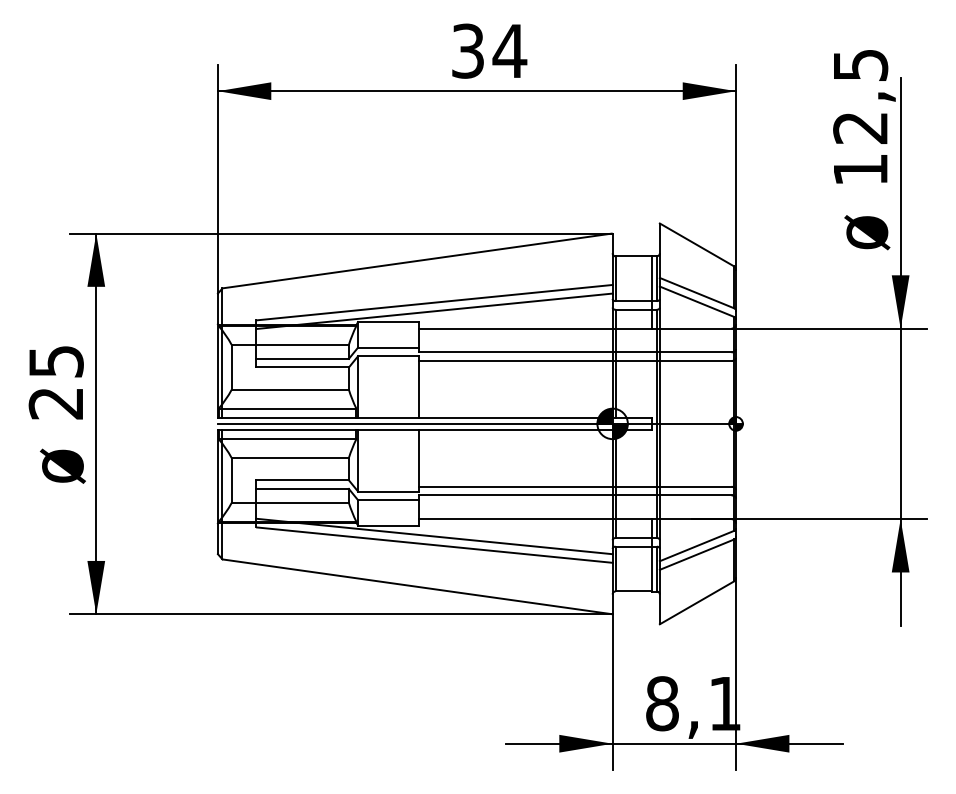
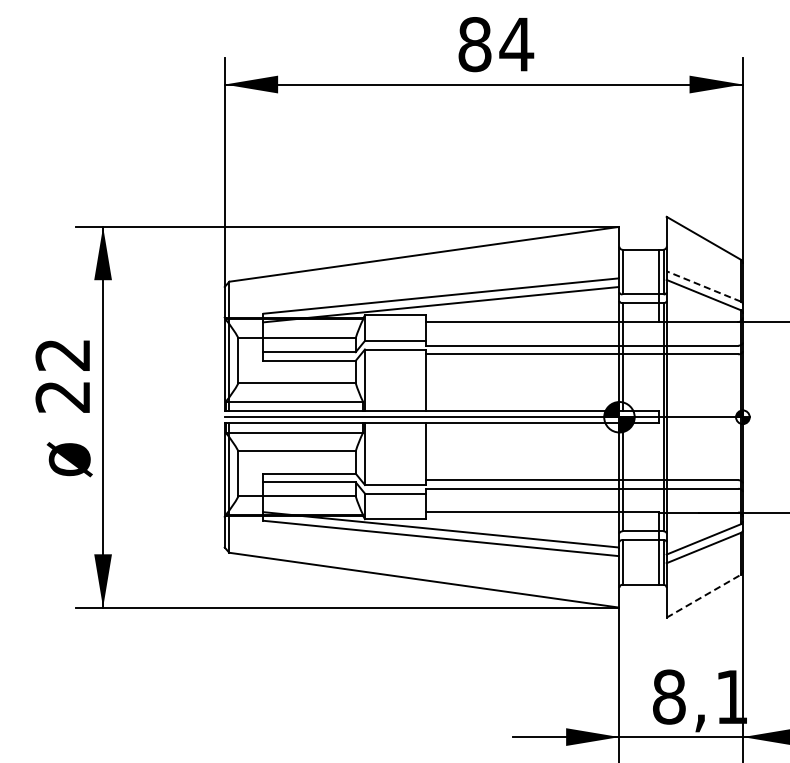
text: (467, 50) -> (474, 43), 34 -> 84
line: (696, 292) -> (703, 285), solid -> dashed
text: (55, 361) -> (62, 354), 25 -> 22
line: (697, 602) -> (704, 595), solid -> dashed

